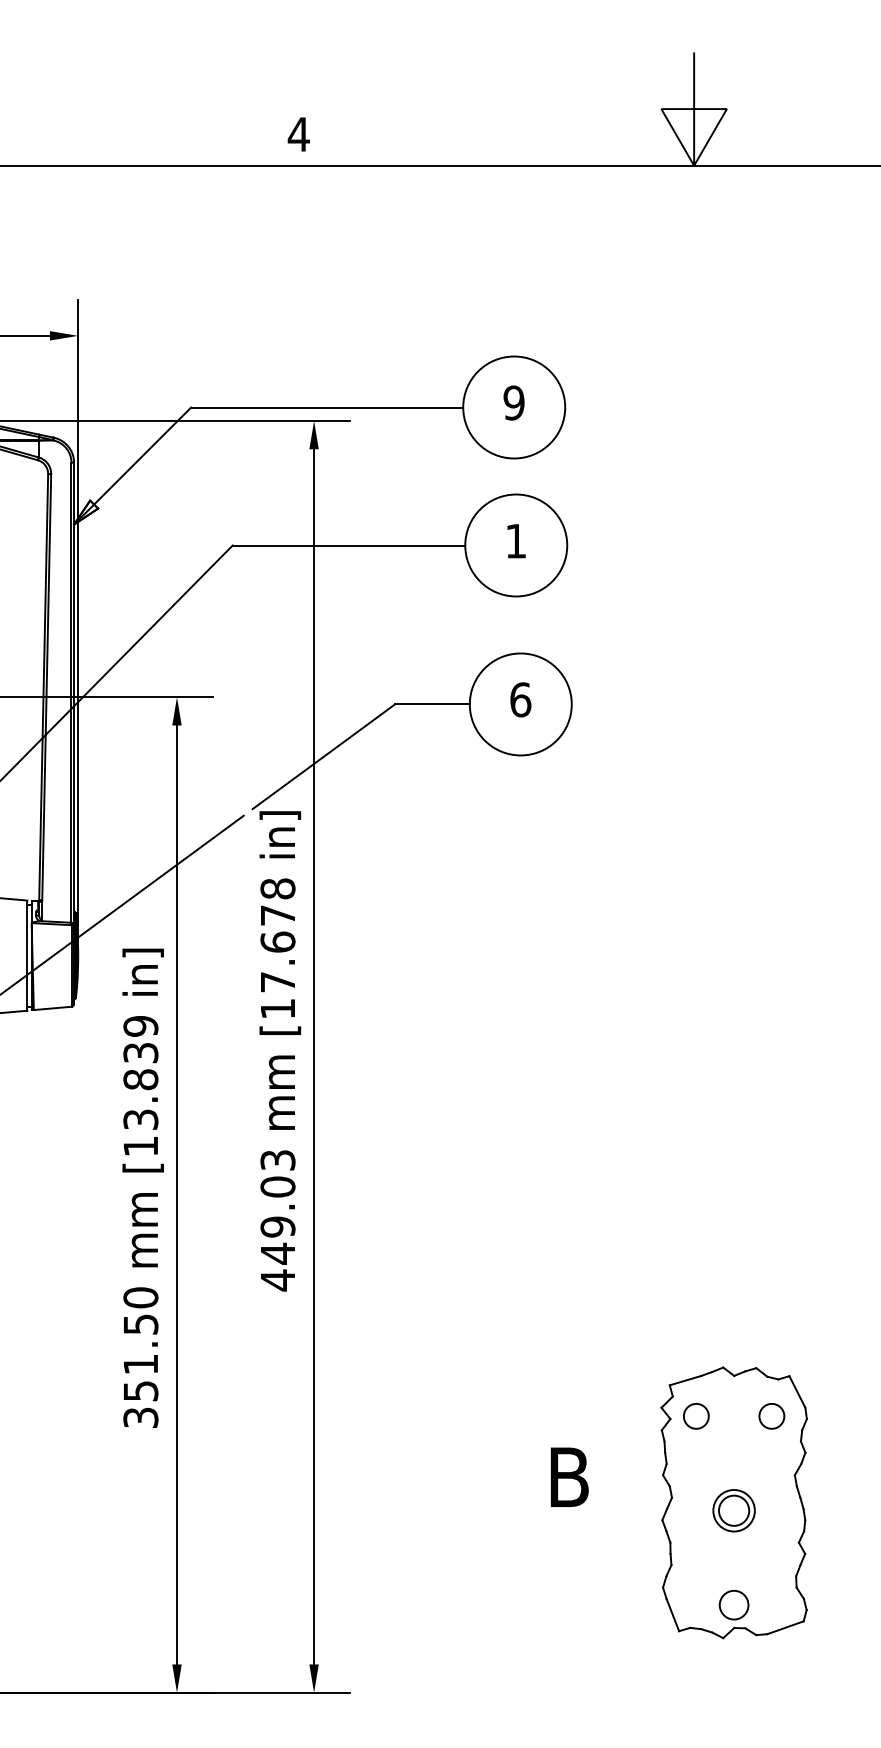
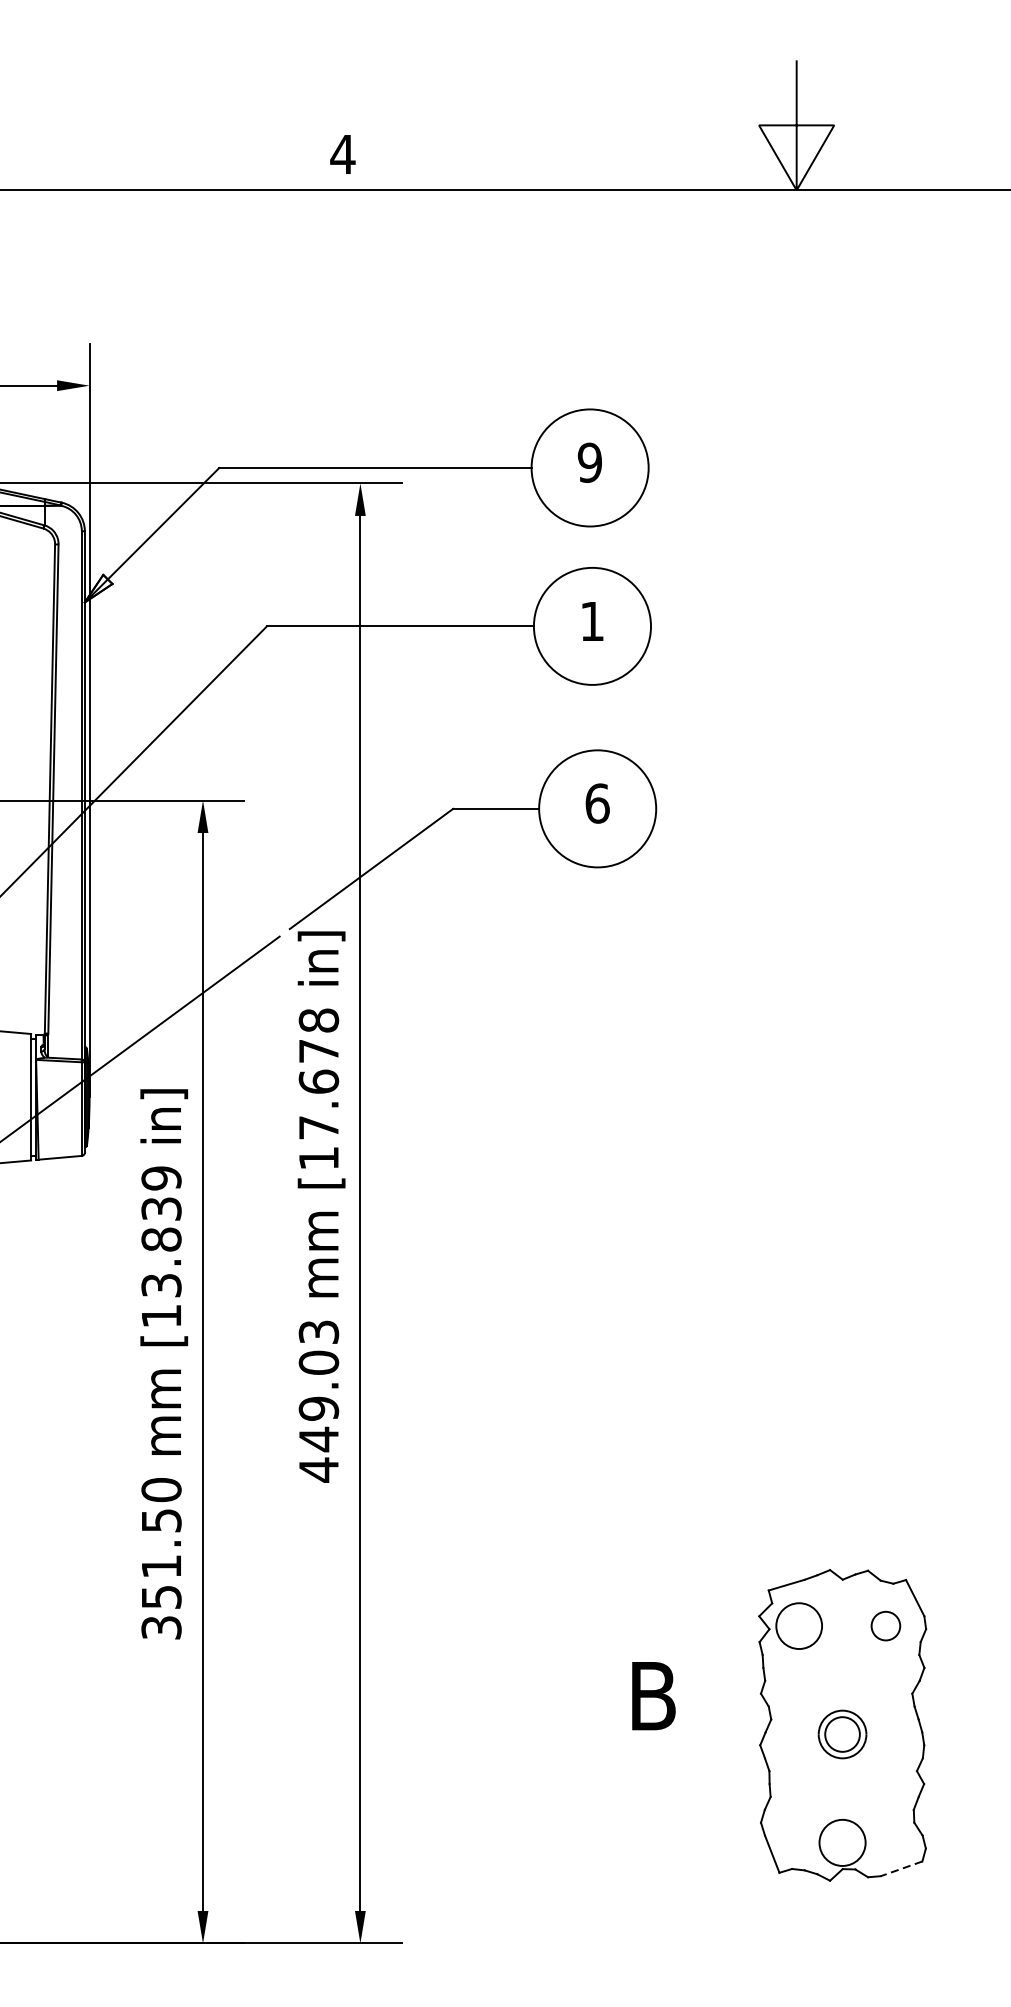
circle: (695, 1415) -> (798, 1625), size x1.6
circle: (733, 1604) -> (841, 1842), size x1.4
line: (785, 1627) -> (901, 1868), solid -> dashed

